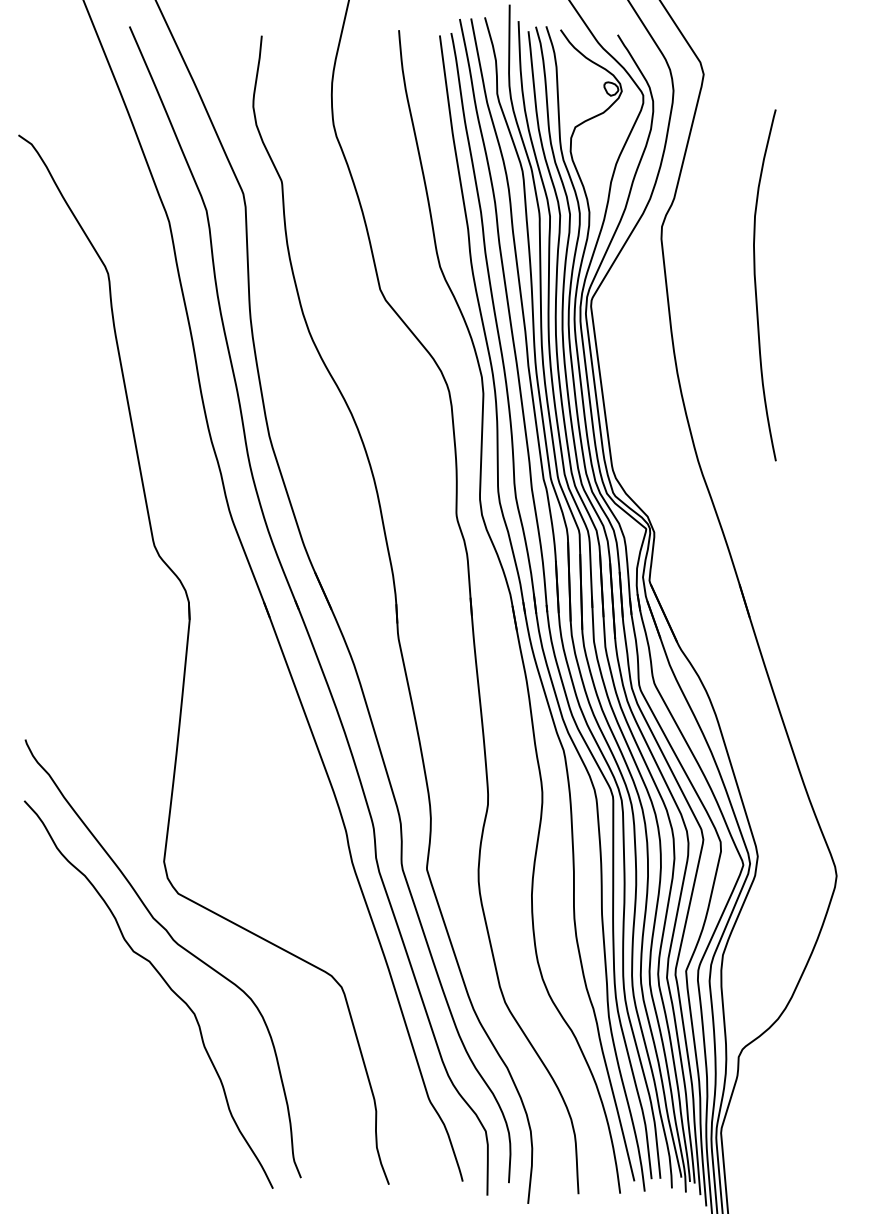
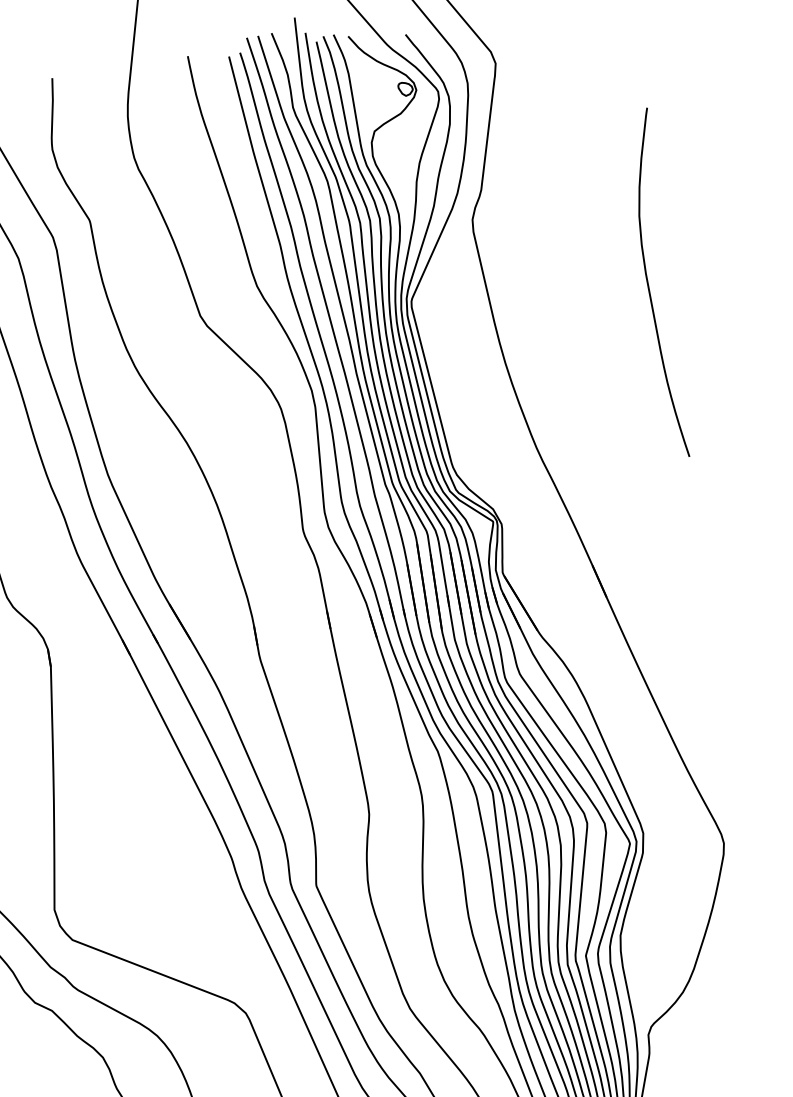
curve: (756, 285) -> (649, 284), moved

